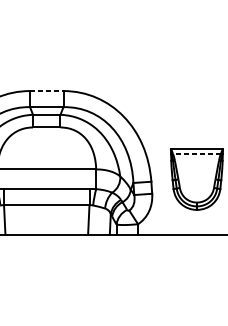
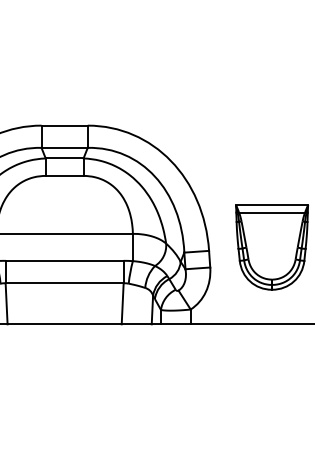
line: (47, 90) -> (65, 125), dashed -> solid
line: (197, 153) -> (272, 212), dashed -> solid

